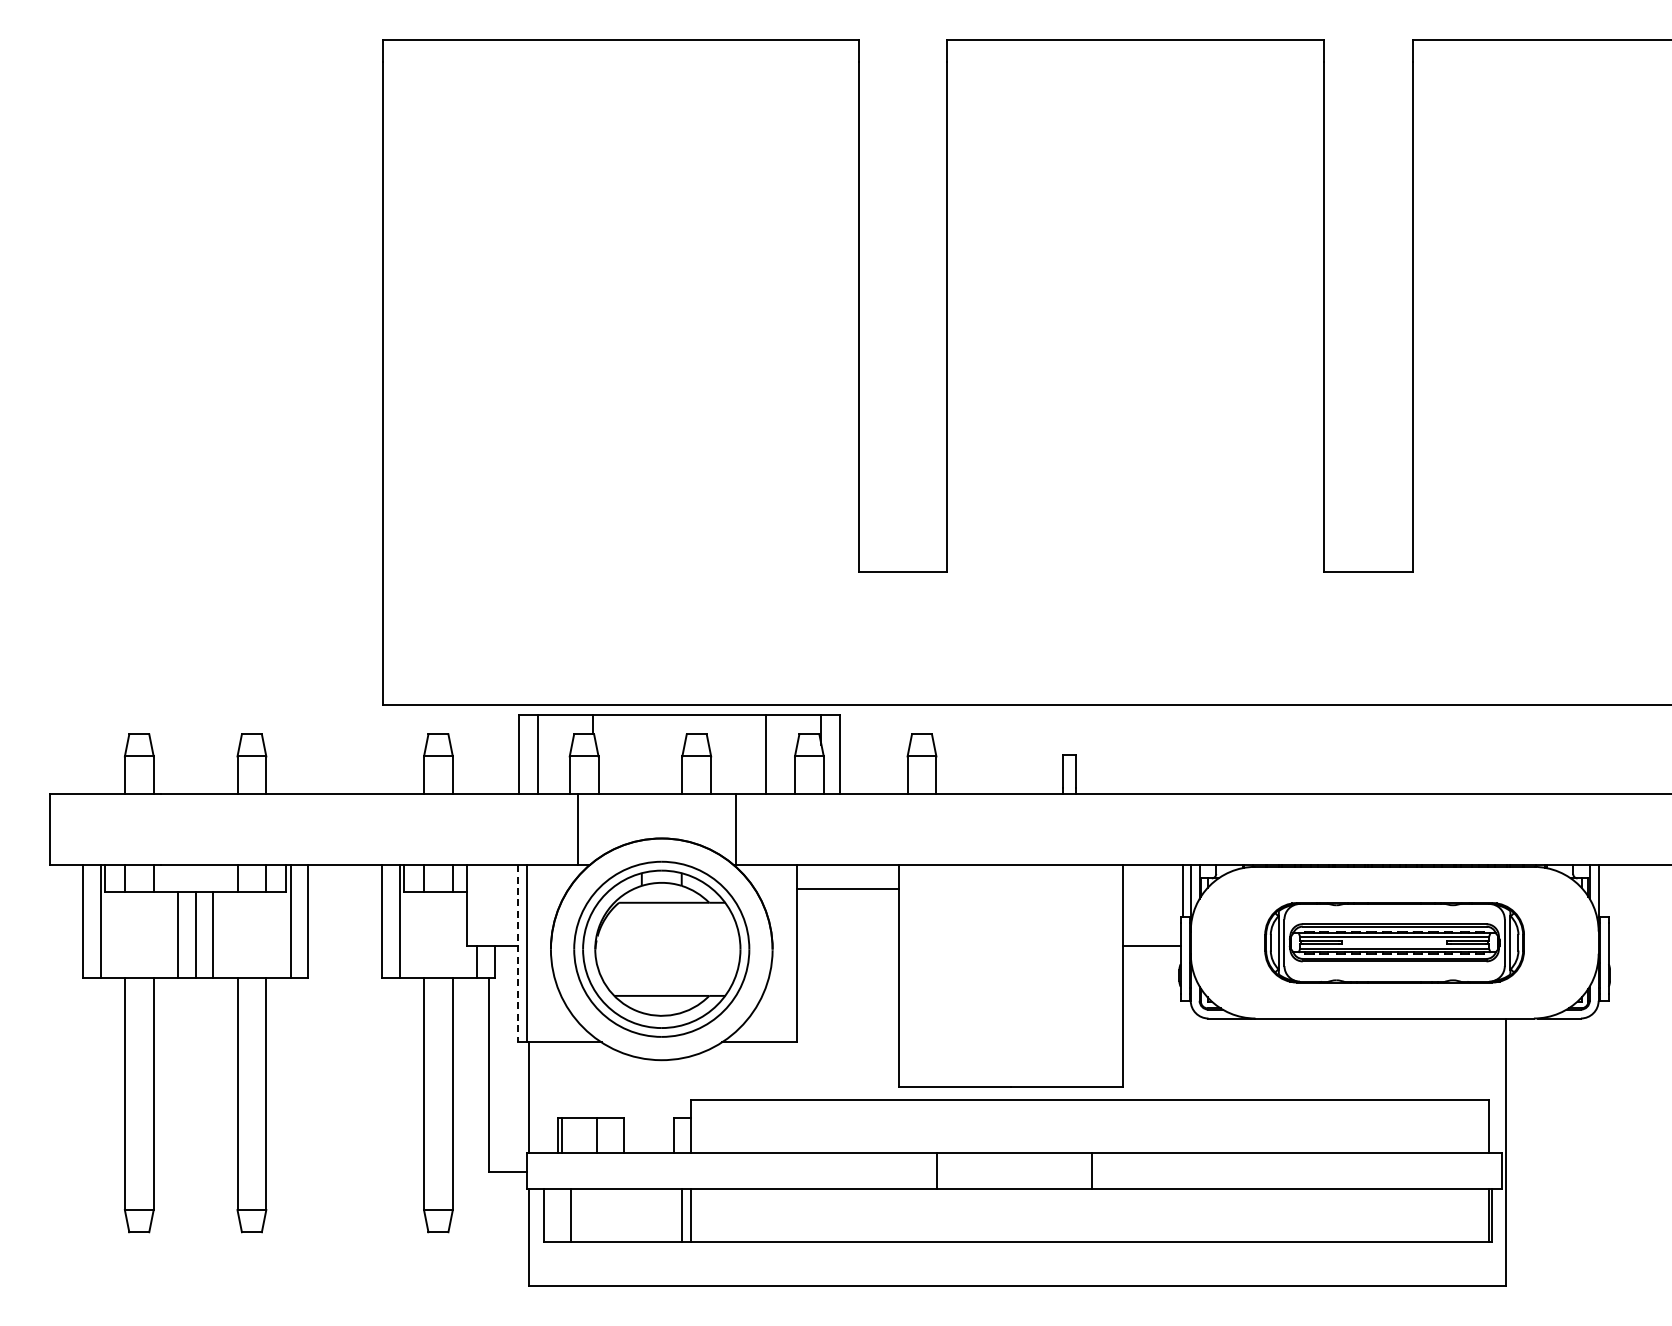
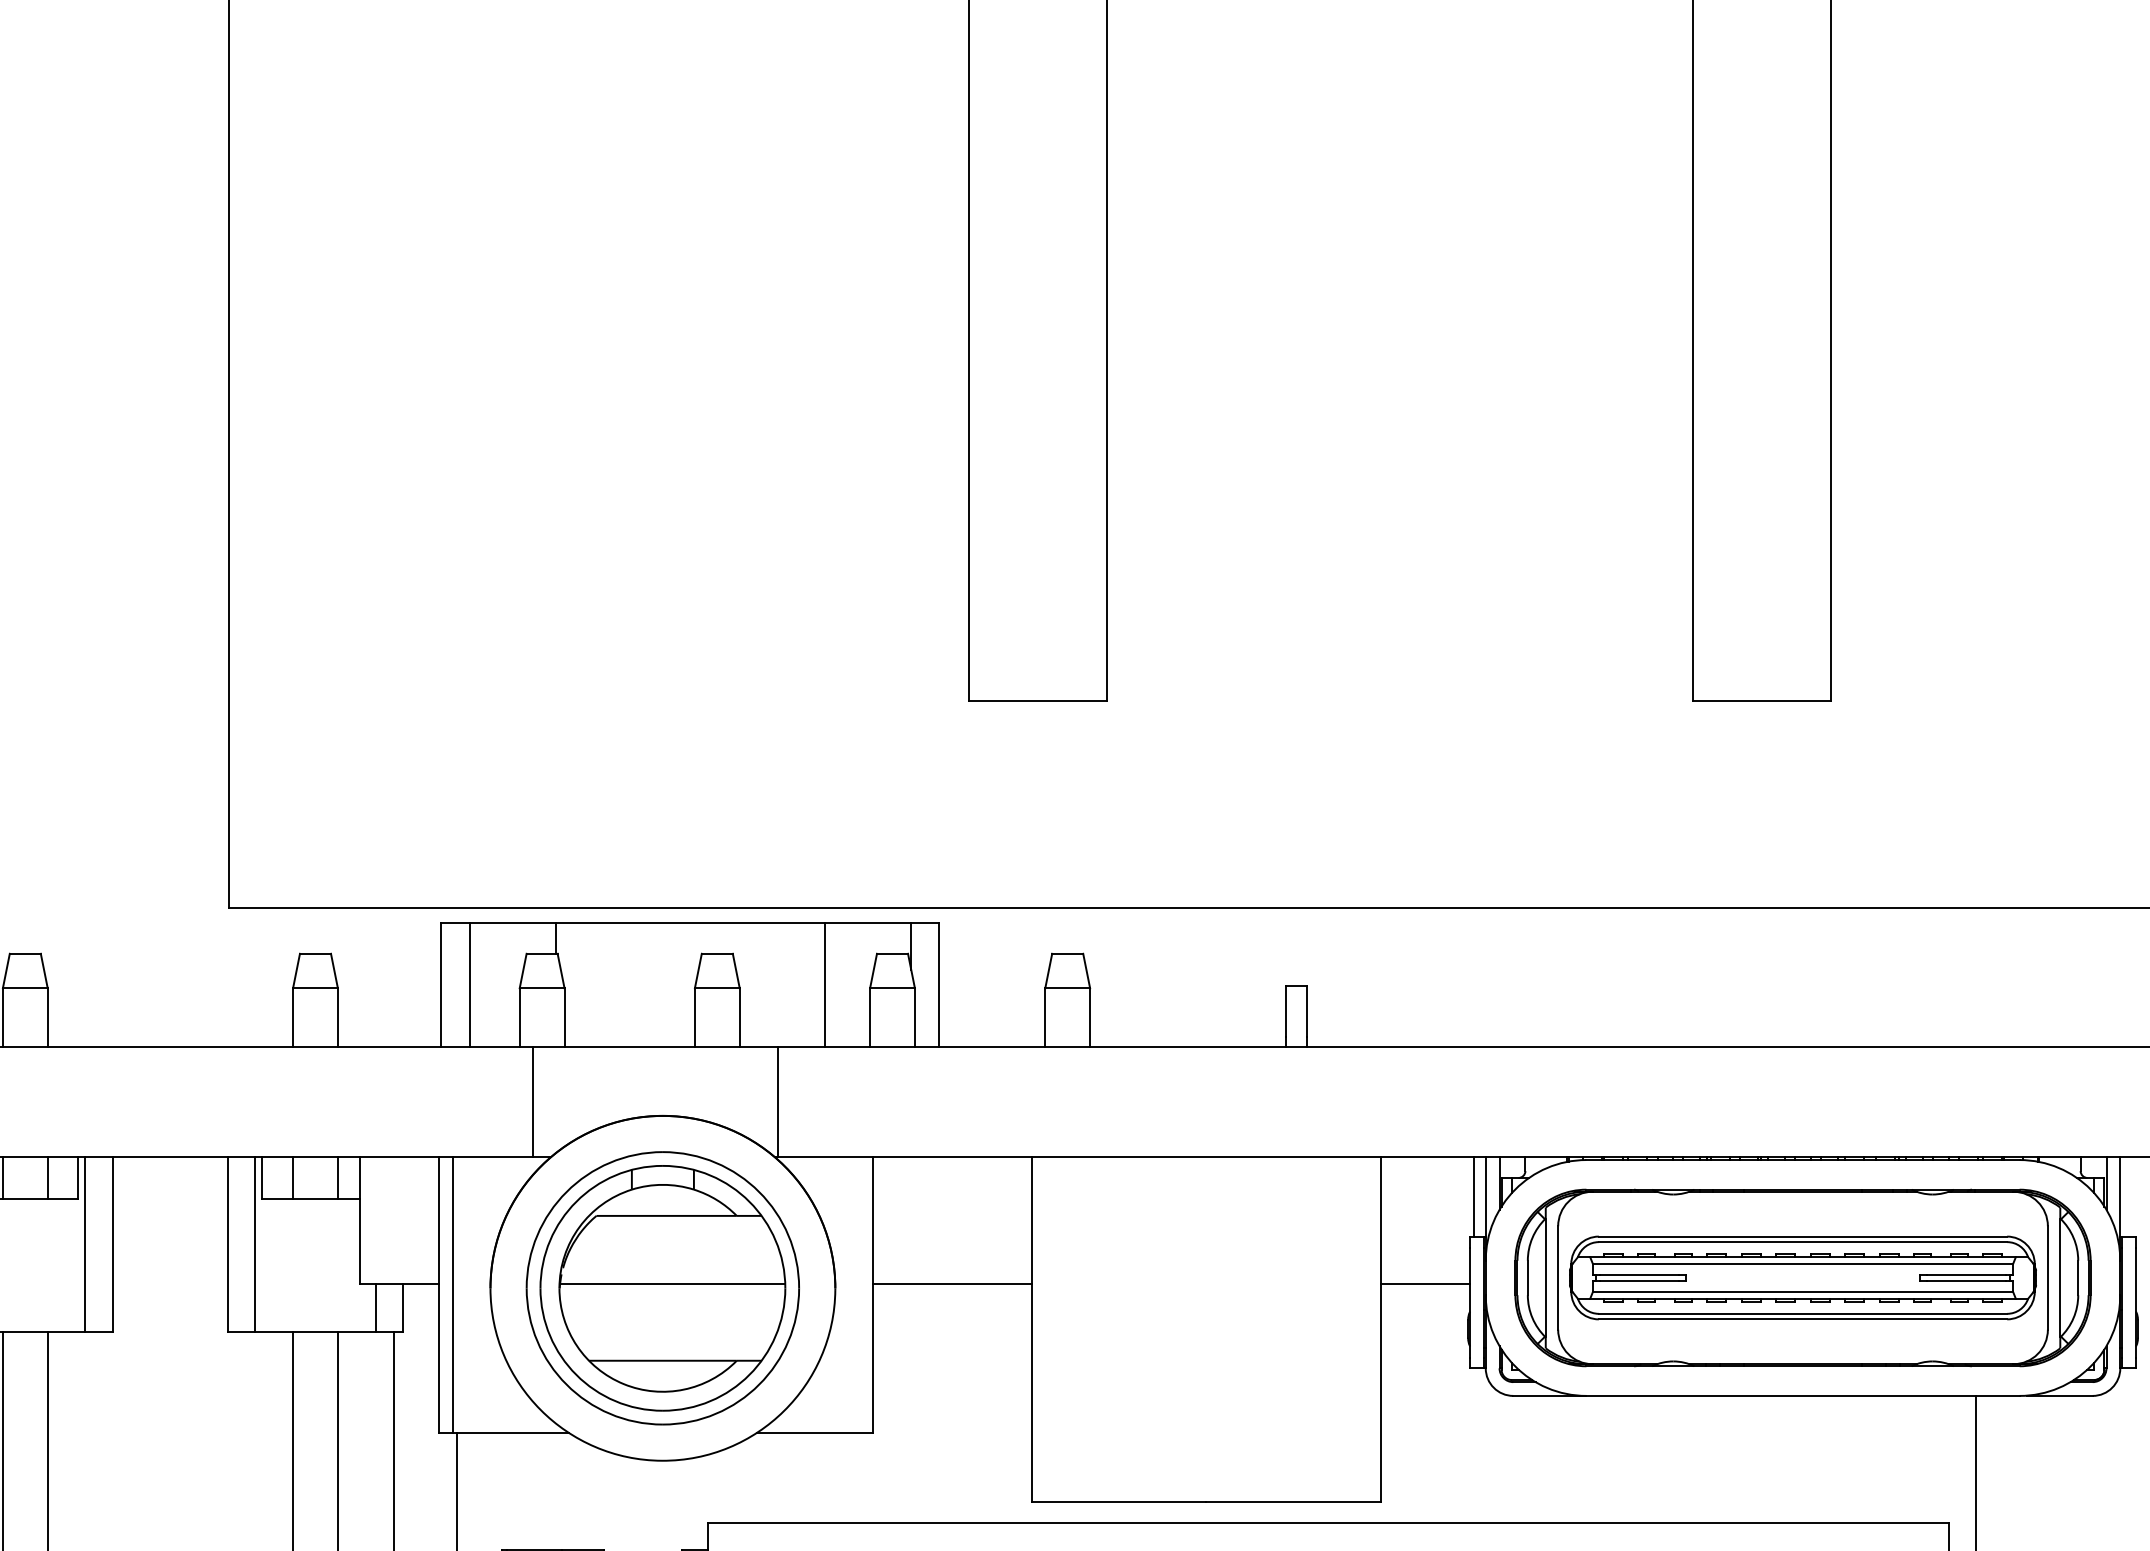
line: (847, 889) -> (951, 1283), moved
part: (1394, 942) -> (1802, 1277), size x1.43
line: (667, 946) -> (671, 1283), added
line: (517, 953) -> (438, 1294), dashed -> solid

